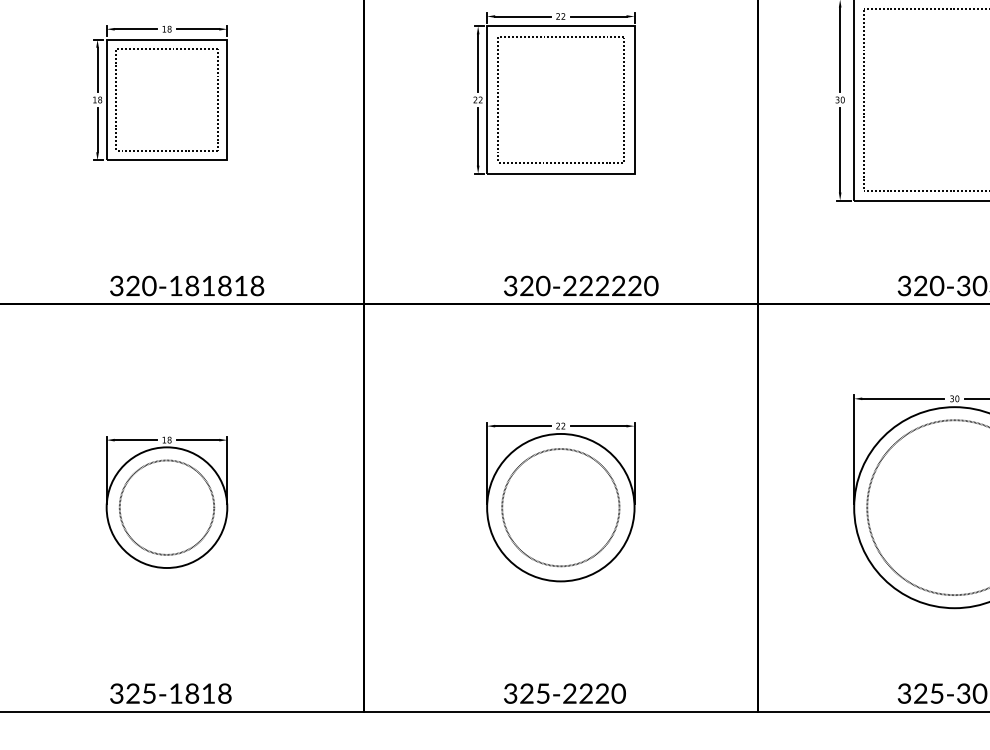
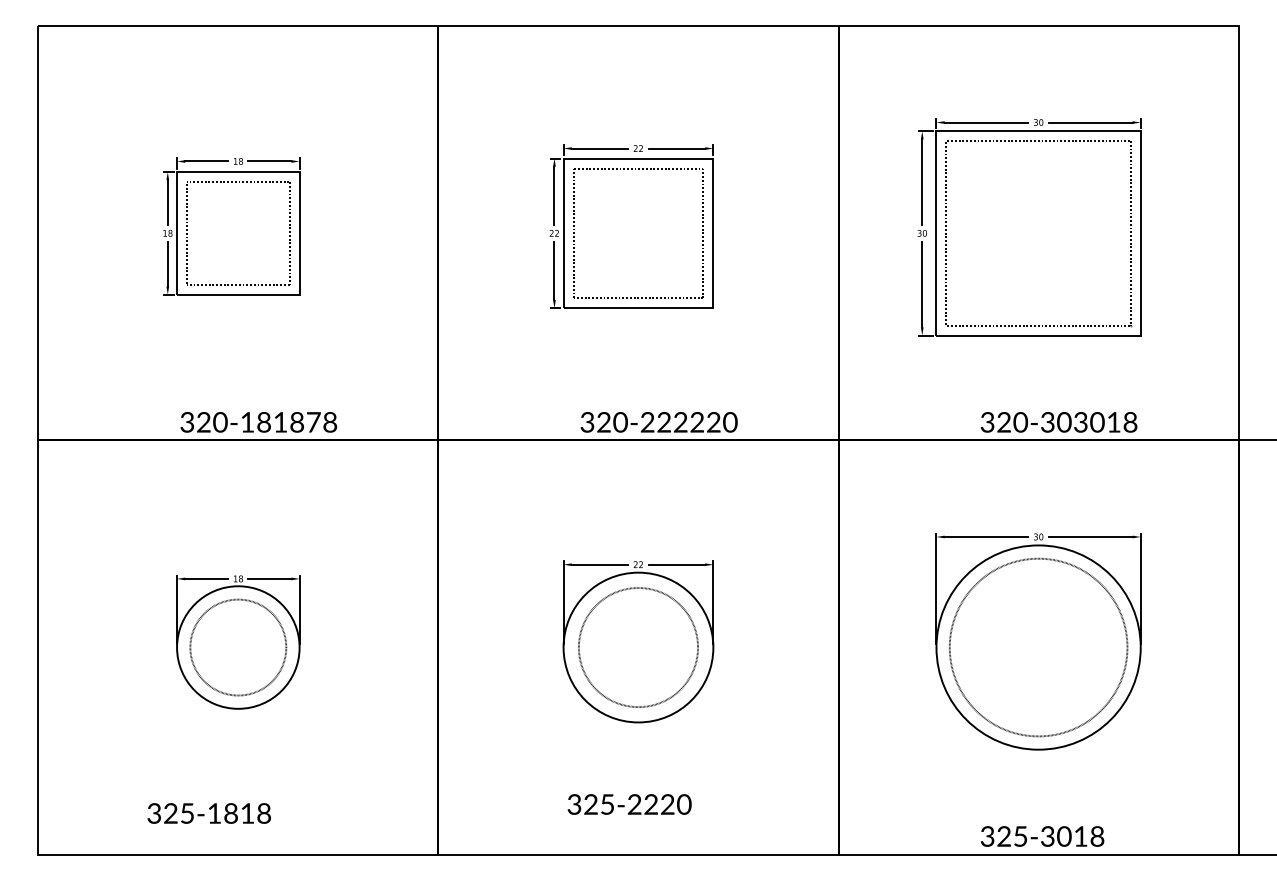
text: (240, 286) -> (313, 422), 320-181818 -> 320-181878
text: (170, 693) -> (208, 813), moved
text: (564, 693) -> (629, 804), moved

